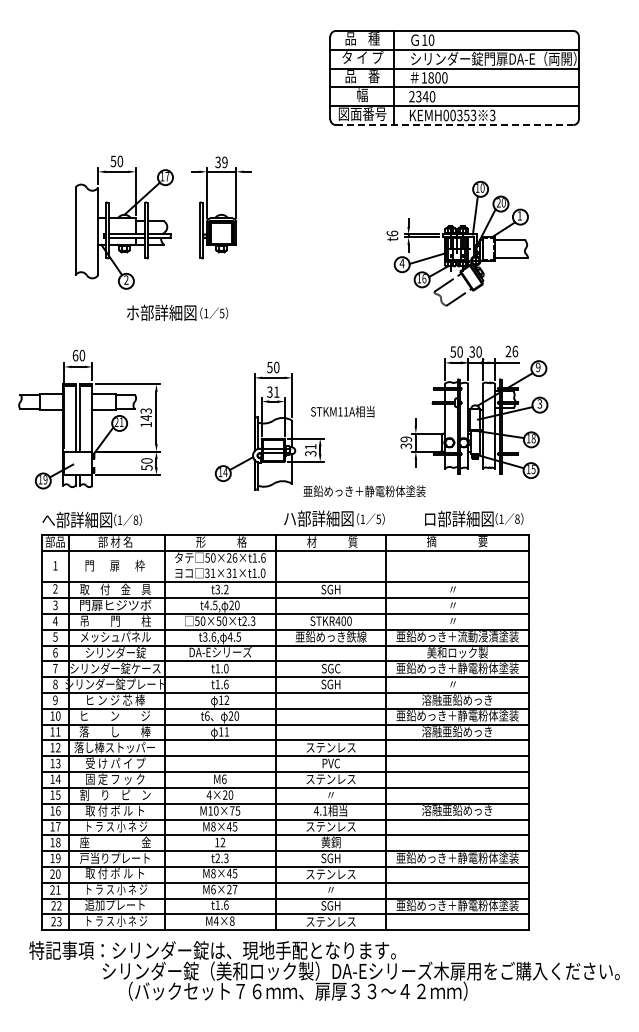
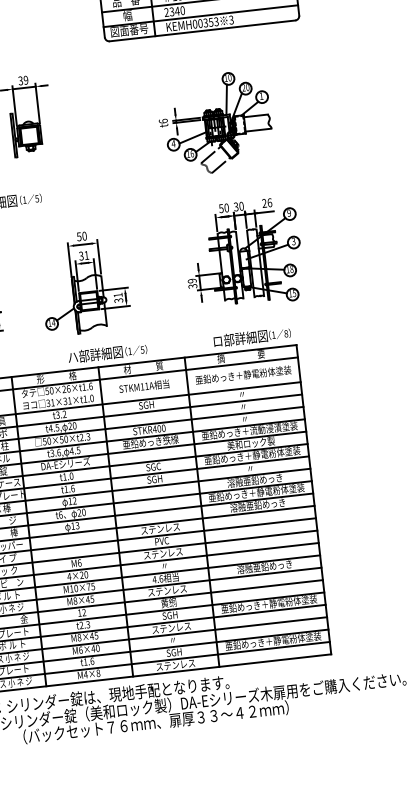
line: (454, 125) -> (202, 31), dashed -> solid
text: (342, 411) -> (144, 386), moved
text: (364, 491) -> (243, 375), moved
text: (334, 518) -> (107, 353), moved
text: (226, 731) -> (77, 525), 11 -> 13
text: (324, 810) -> (160, 578), 4.1 -> 4.6
text: (231, 889) -> (95, 648), M6×27 -> M6×40

